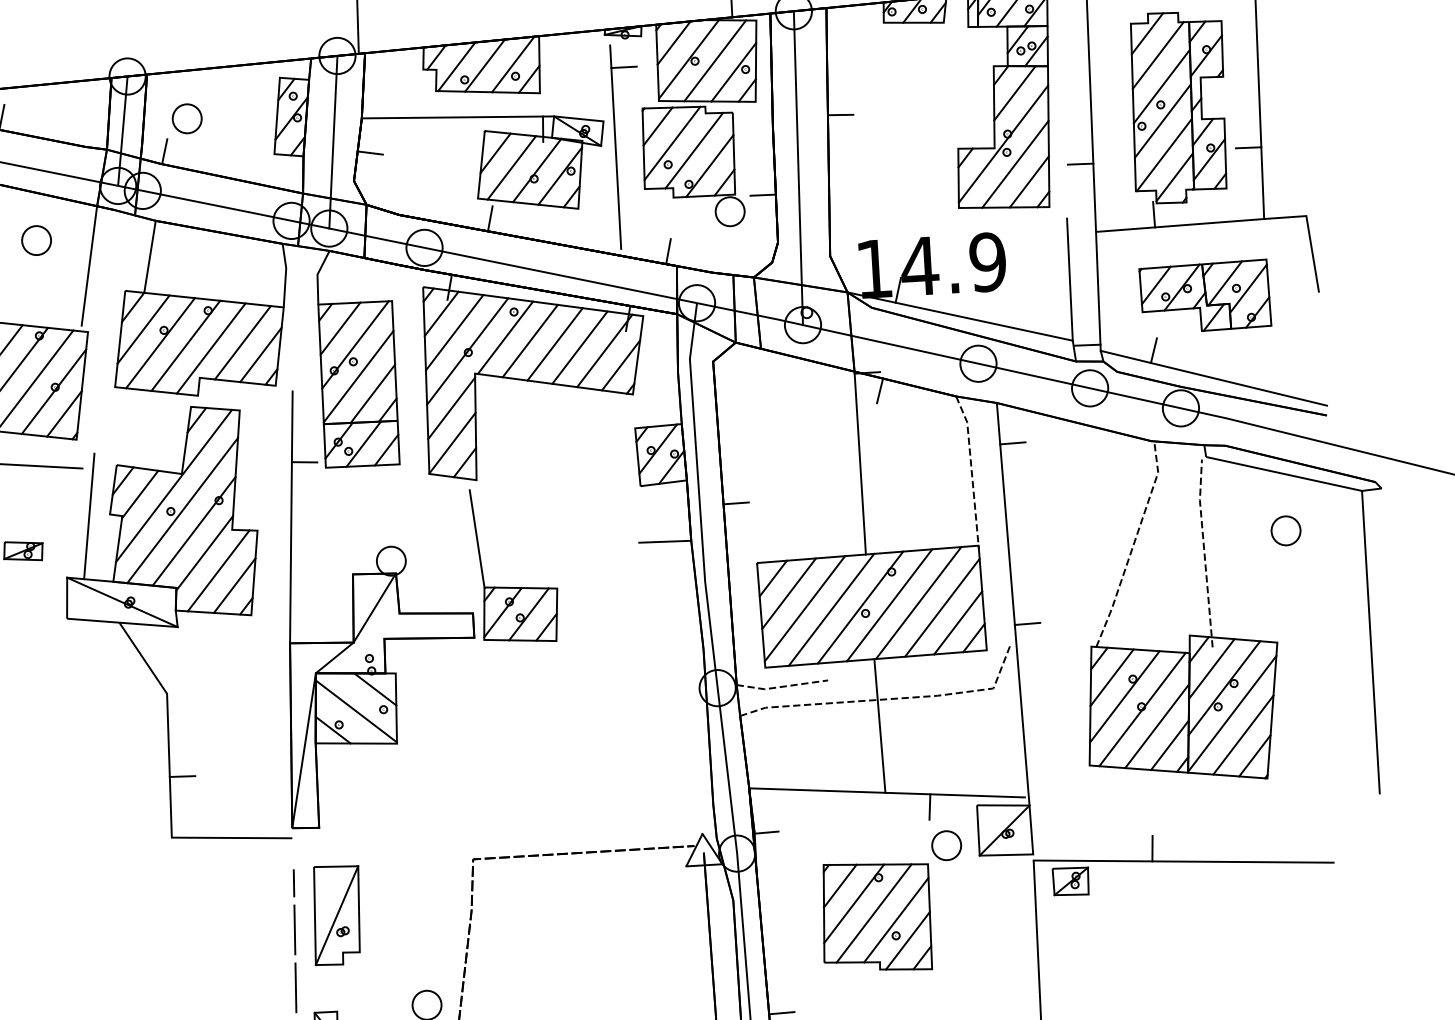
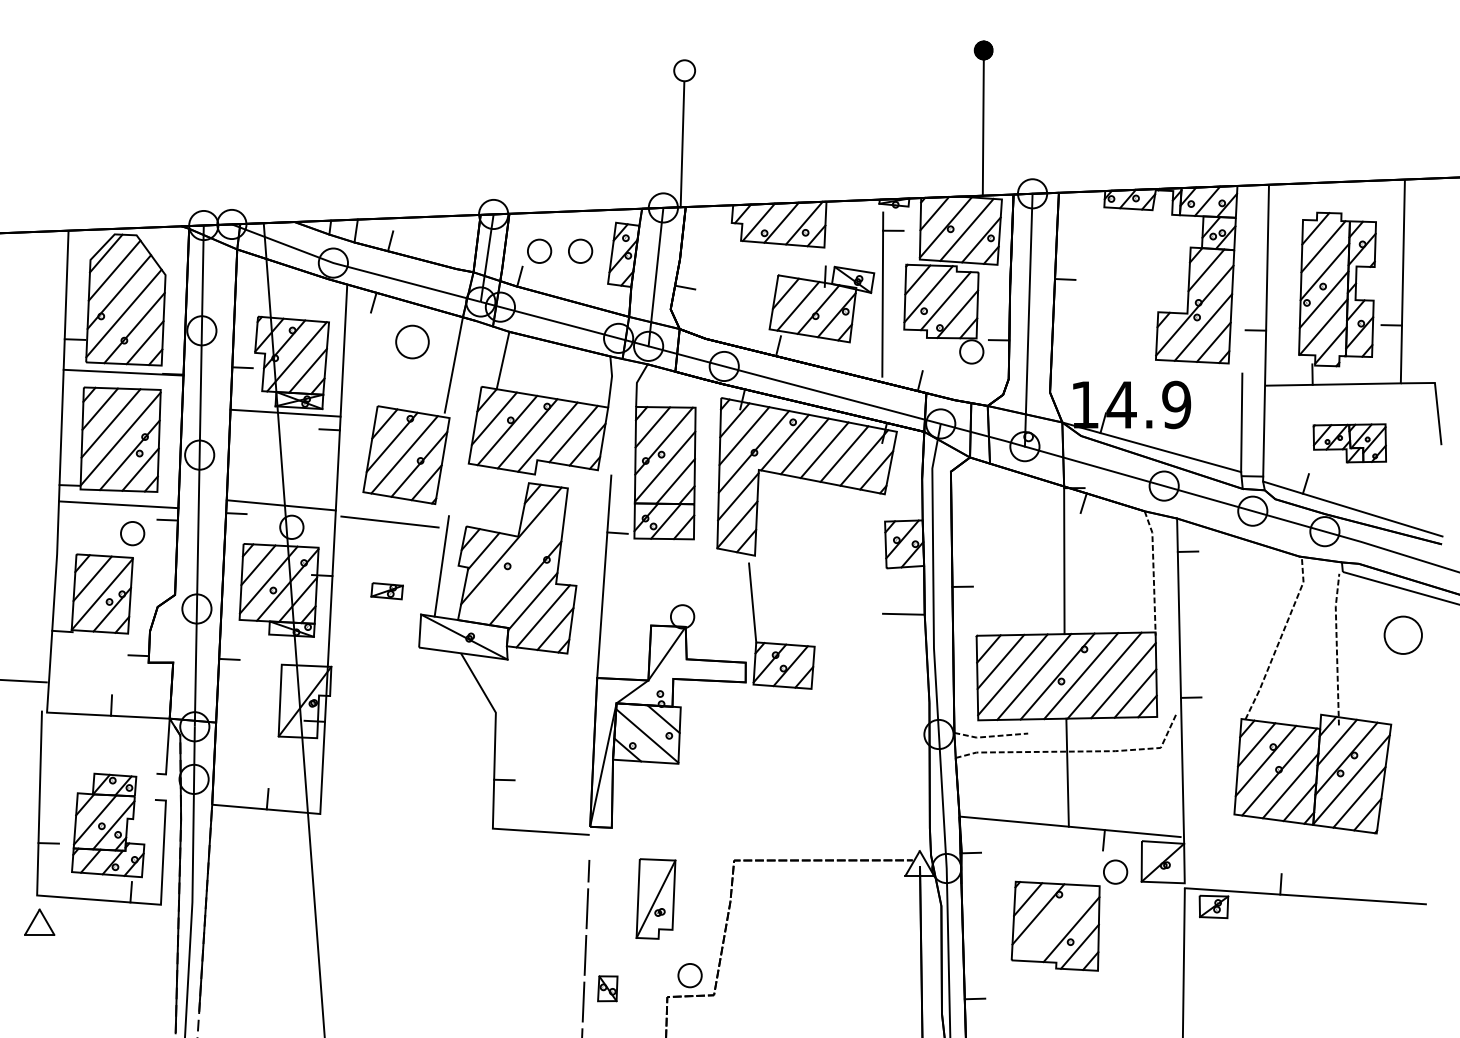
part: (237, 114) -> (580, 250), added
line: (458, 116) -> (757, 262), removed
part: (36, 239) -> (412, 341), size x1.4
part: (1204, 297) -> (1349, 443), size x0.7
line: (182, 509) -> (517, 565), removed
part: (1285, 530) -> (1403, 634), size x1.6
line: (873, 912) -> (1053, 922), removed
part: (336, 914) -> (655, 898), moved

